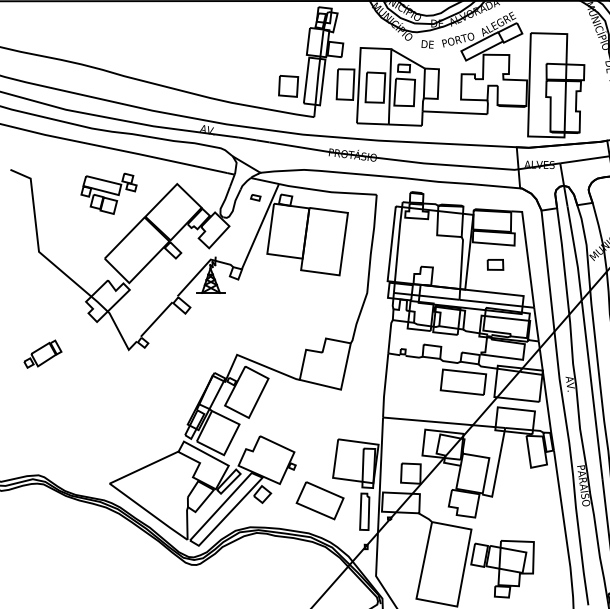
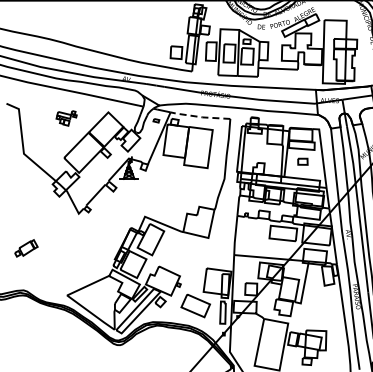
line: (326, 190) -> (199, 116), solid -> dashed
part: (108, 194) -> (66, 118), size x0.6
part: (43, 354) -> (26, 248), moved

